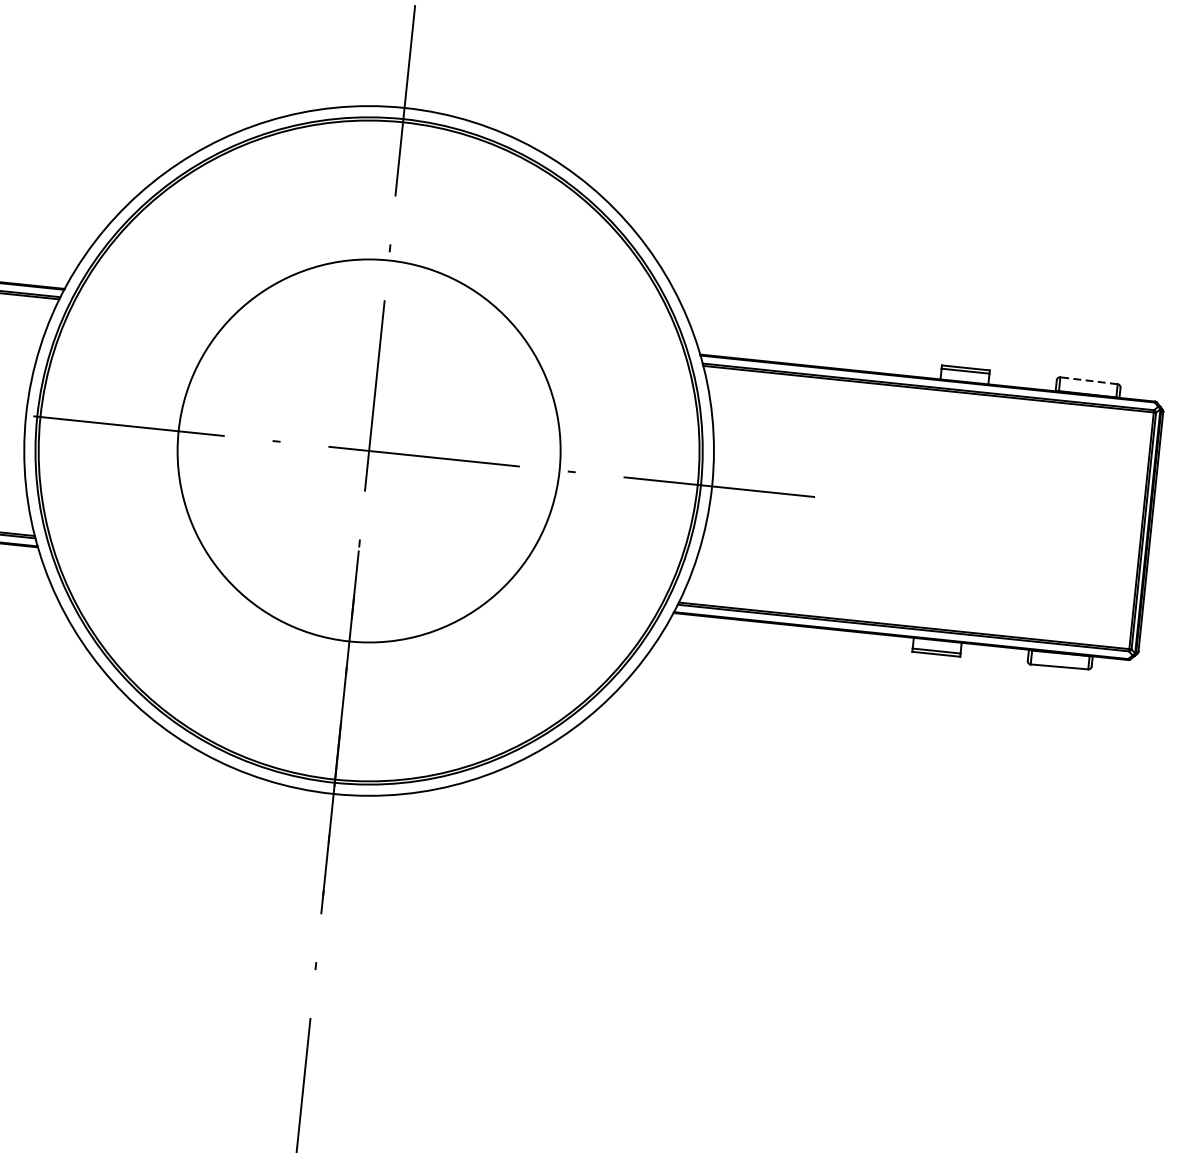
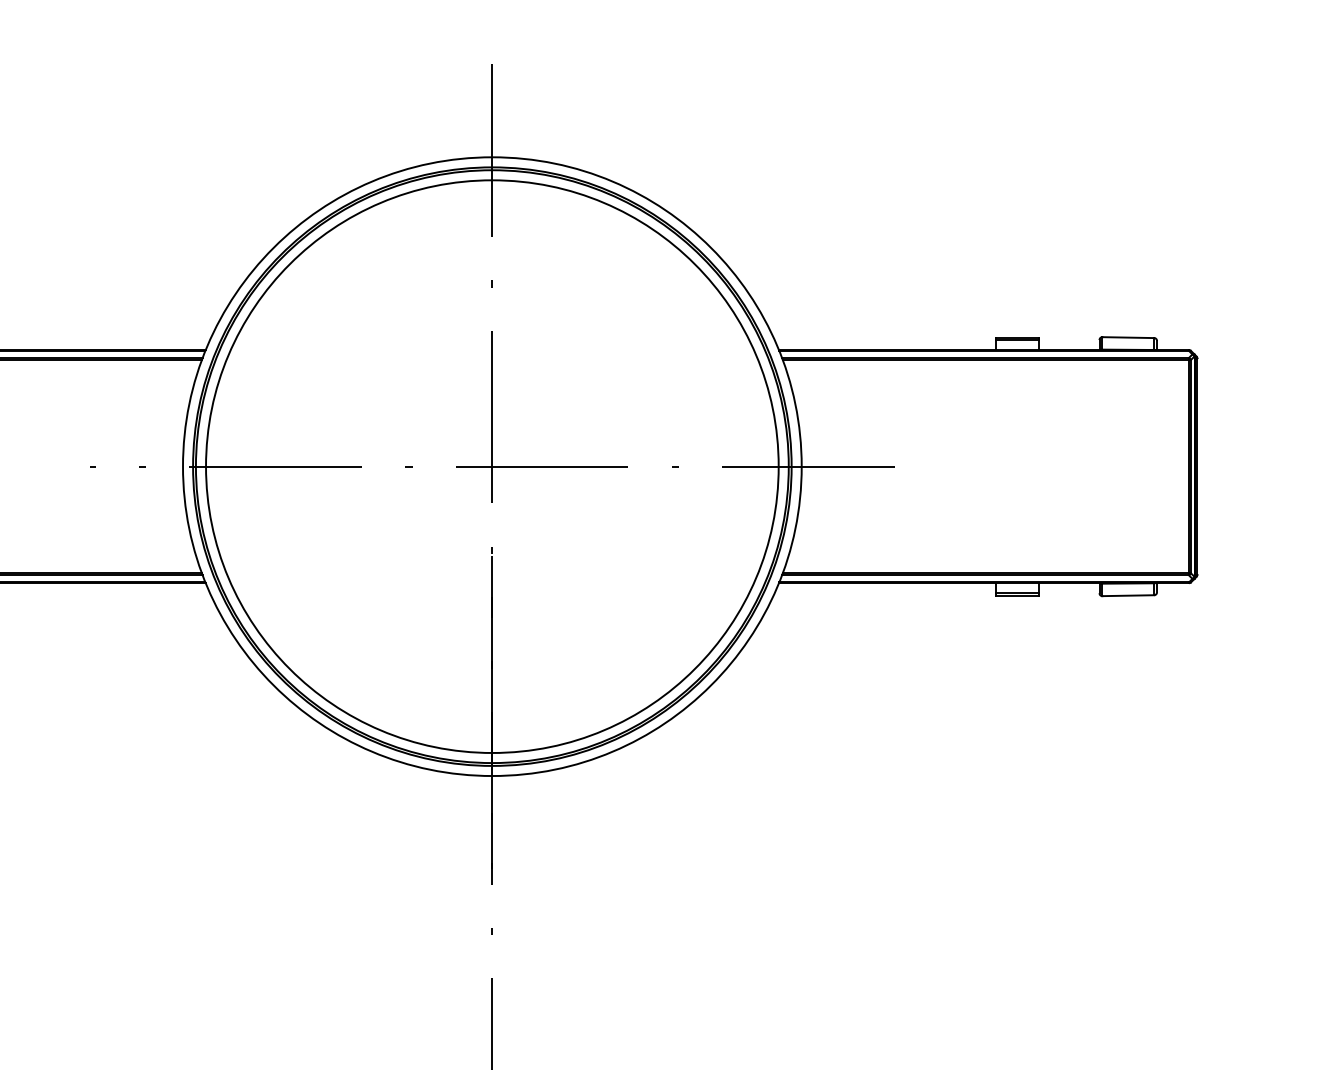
line: (1089, 380) -> (1128, 337), dashed -> solid
circle: (369, 450) -> (492, 466), size x1.67

